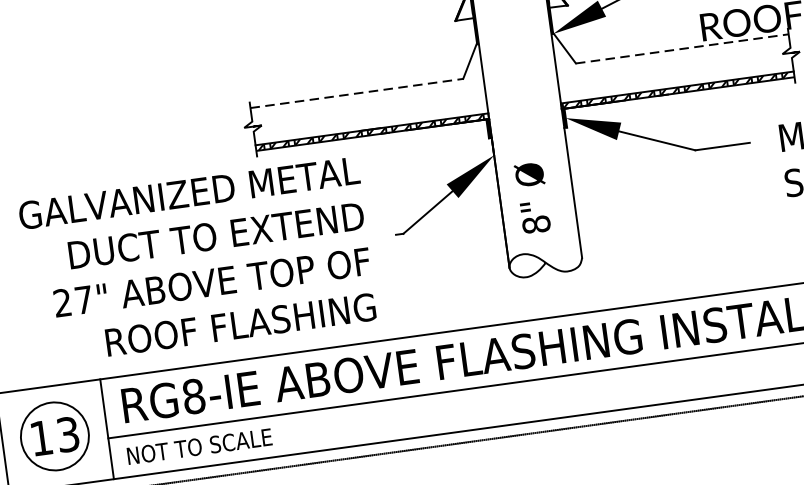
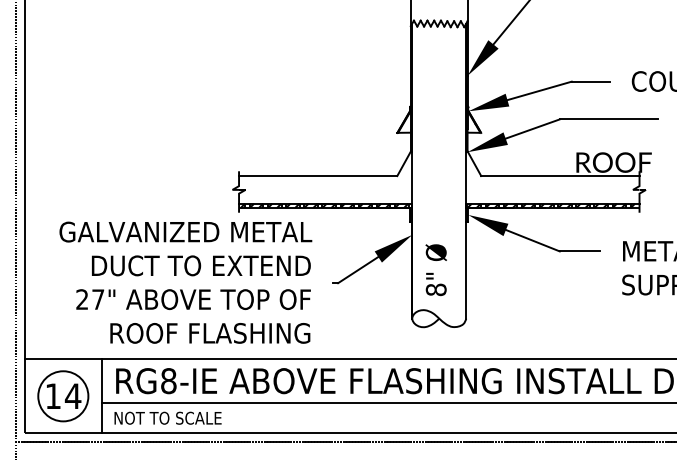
line: (682, 49) -> (560, 176), dashed -> solid
line: (357, 94) -> (318, 176), dashed -> solid
text: (67, 434) -> (72, 396), 13 -> 14

